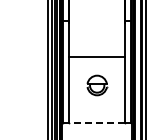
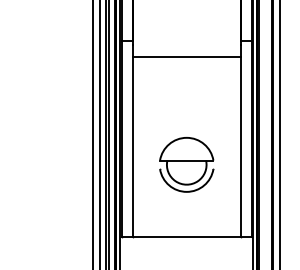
line: (97, 56) -> (187, 56), moved
part: (97, 85) -> (187, 164), size x1.43
line: (96, 122) -> (185, 236), dashed -> solid

